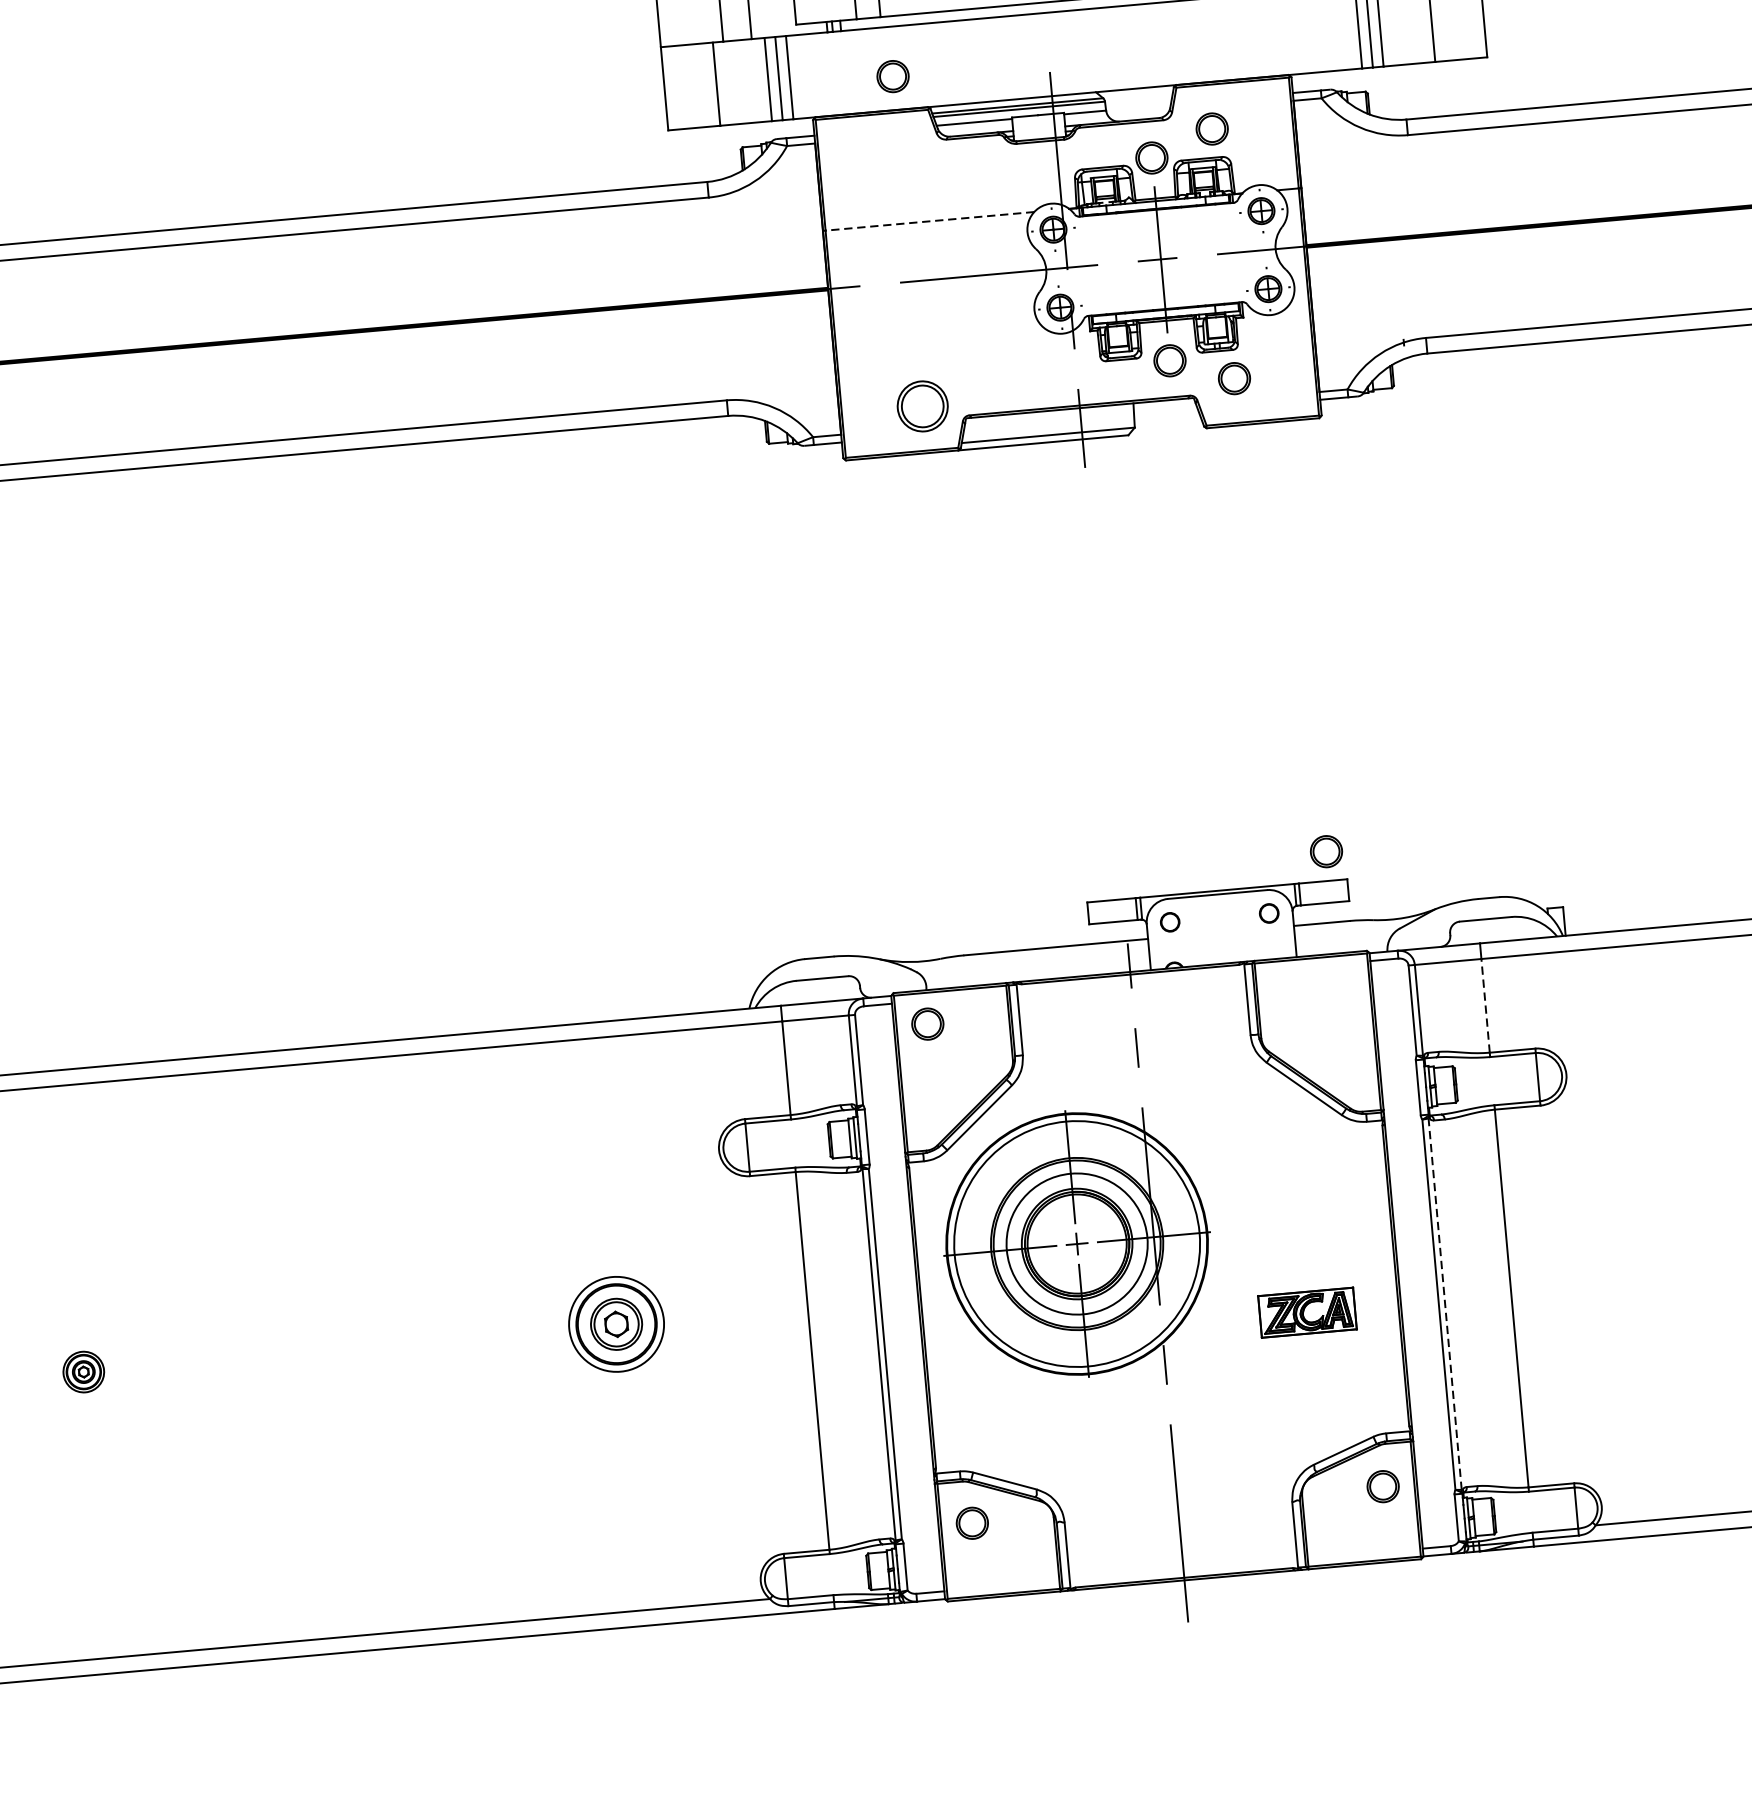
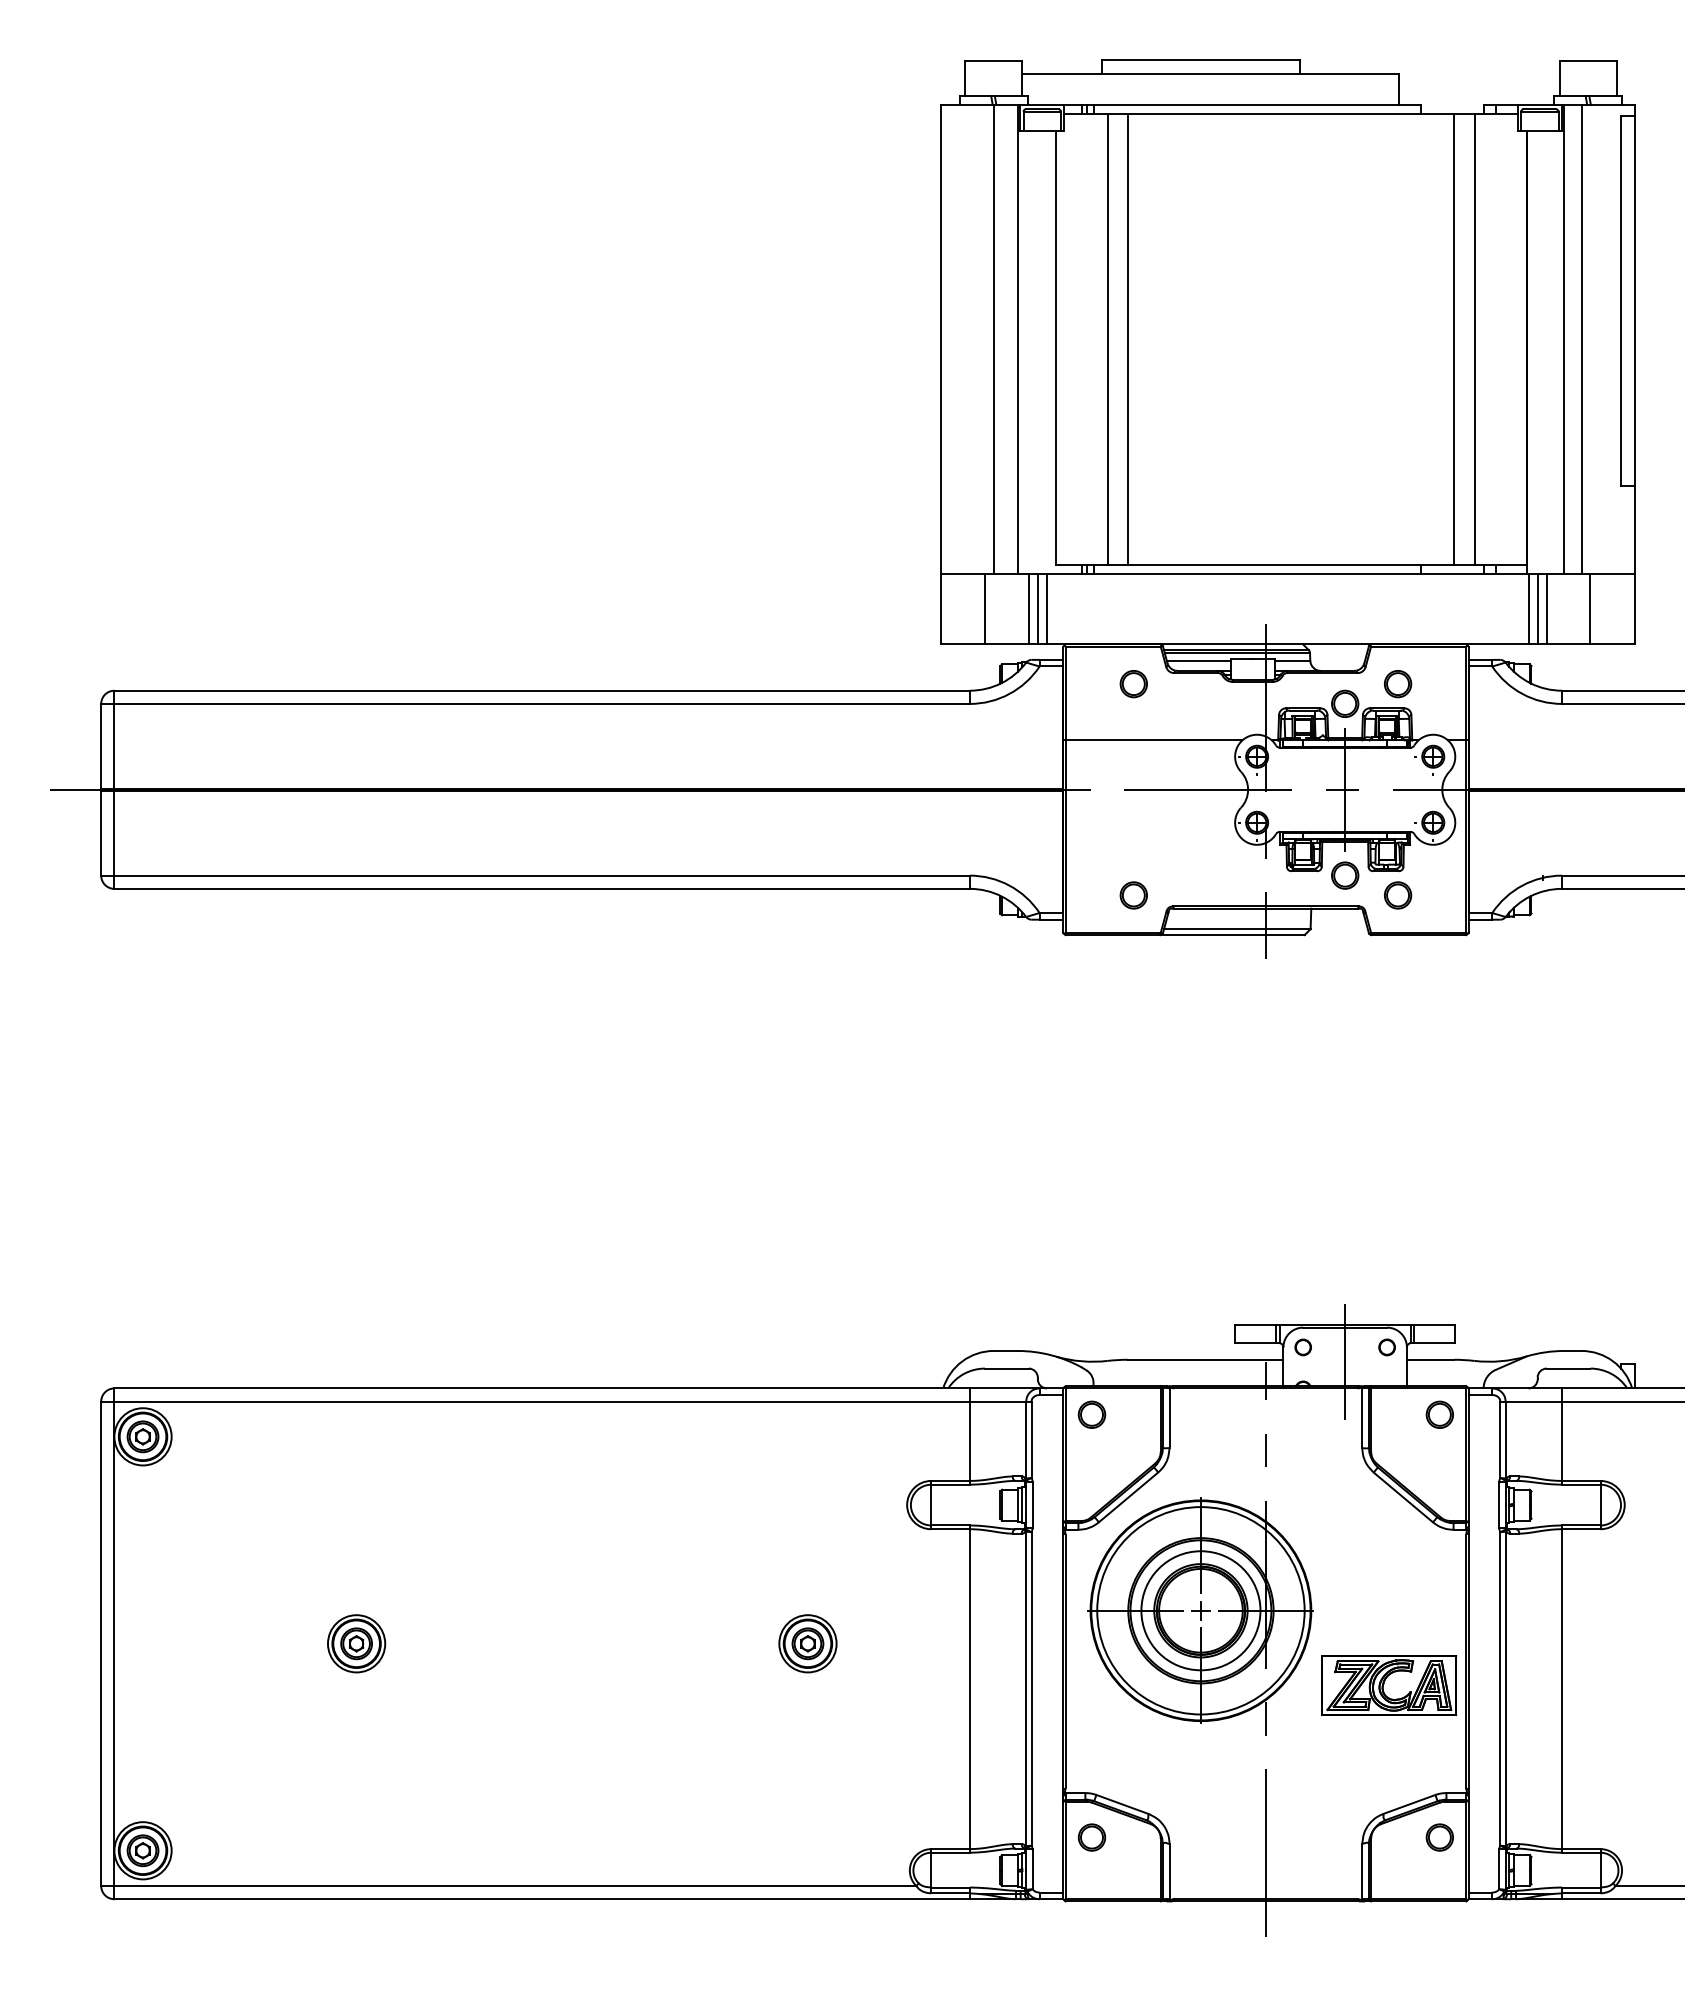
part: (892, 77) -> (1133, 684), moved
line: (929, 221) -> (1153, 740), dashed -> solid
part: (922, 406) -> (1133, 895), size x0.62
part: (1326, 851) -> (1439, 1414), moved
line: (1221, 934) -> (1345, 1361), added
line: (1485, 1006) -> (1561, 1441), dashed -> solid
line: (1444, 1303) -> (1505, 1688), dashed -> solid
part: (1307, 1312) -> (1389, 1685), size x1.67
part: (616, 1324) -> (807, 1643), size x0.71
part: (83, 1371) -> (356, 1643), size x1.67

